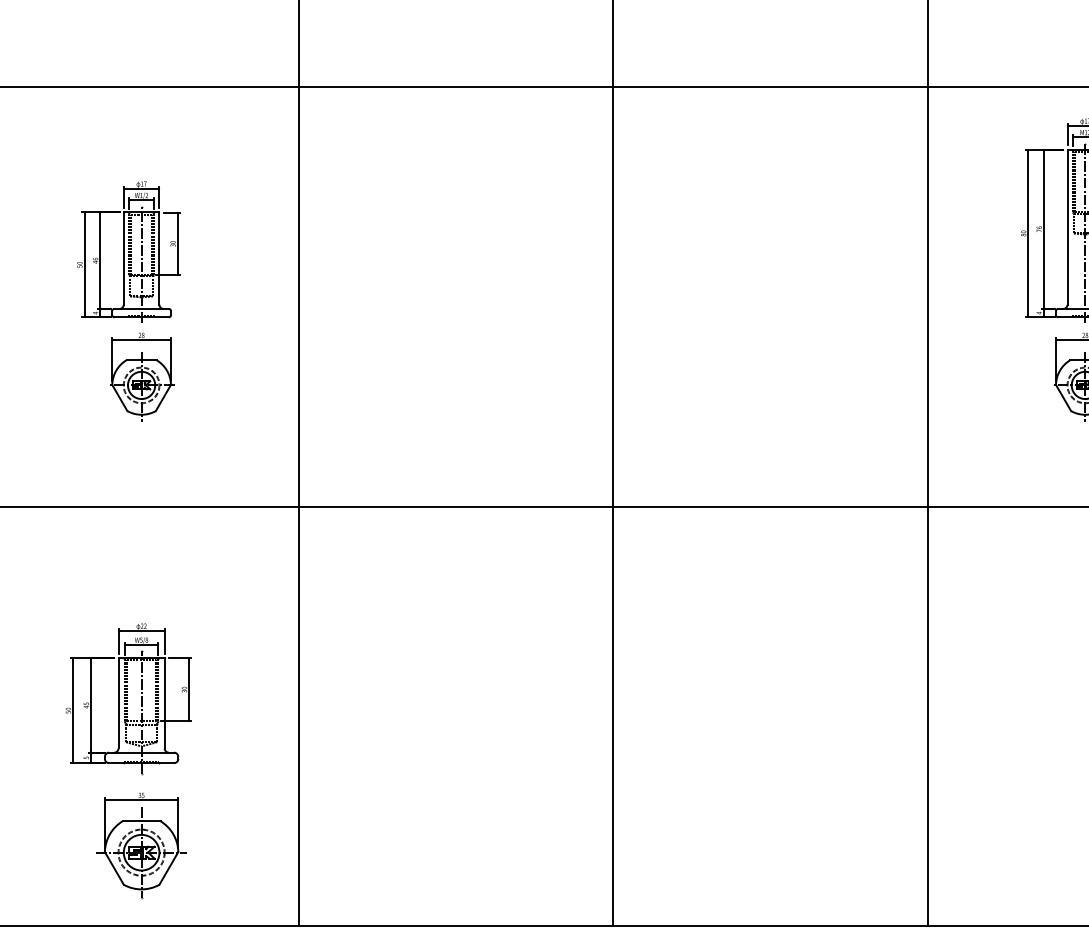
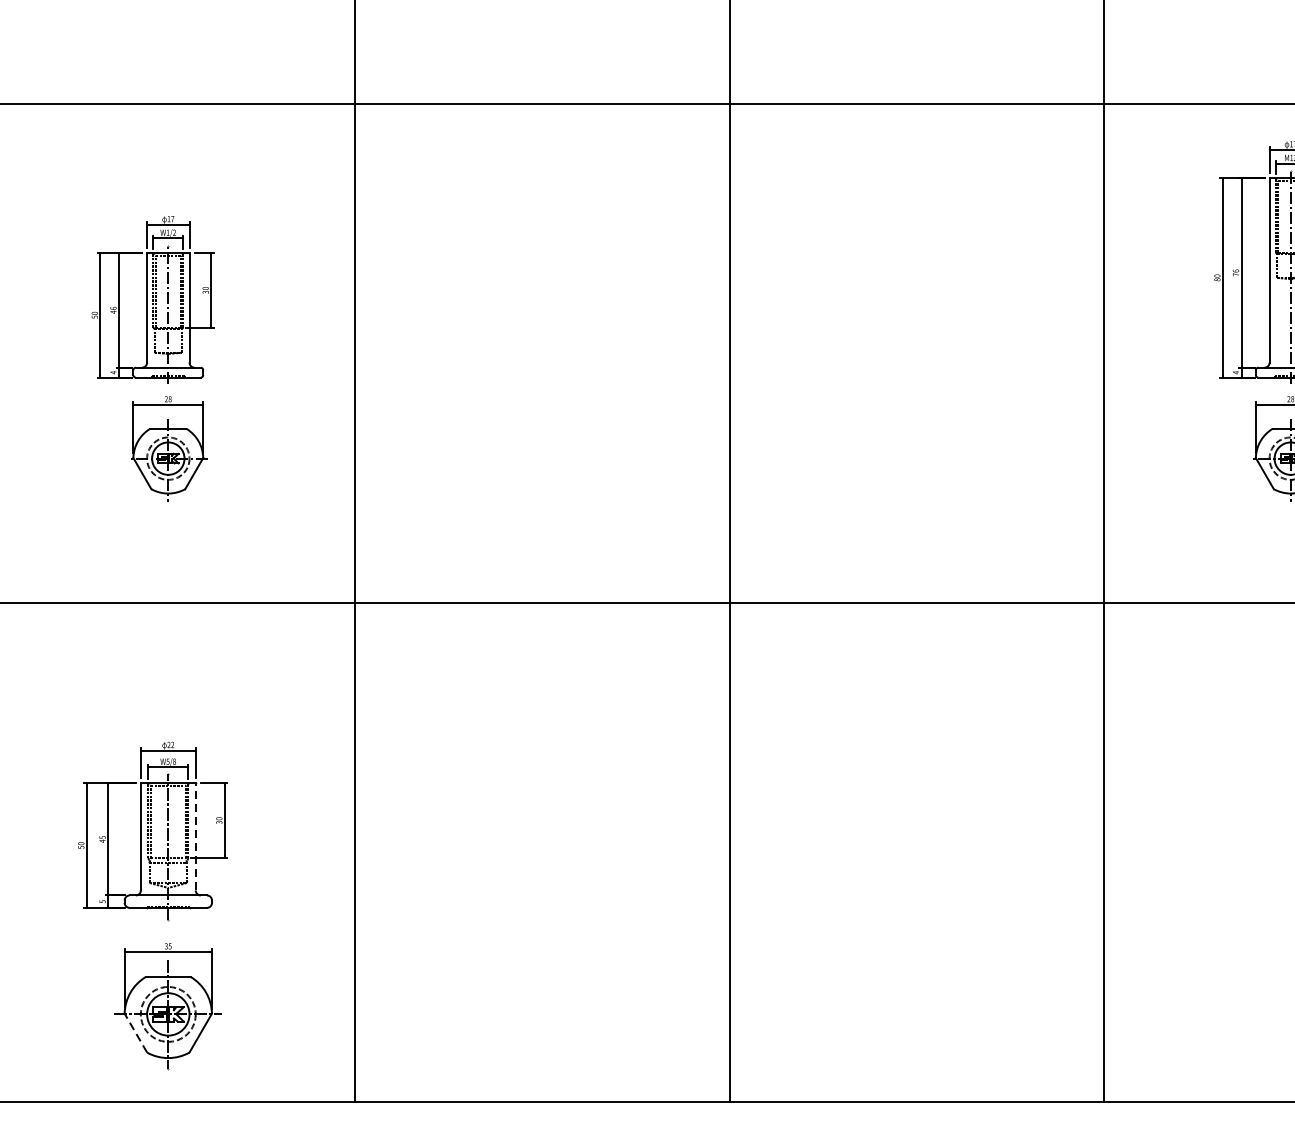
line: (164, 702) -> (195, 835), solid -> dashed
line: (114, 868) -> (136, 1033), solid -> dashed

